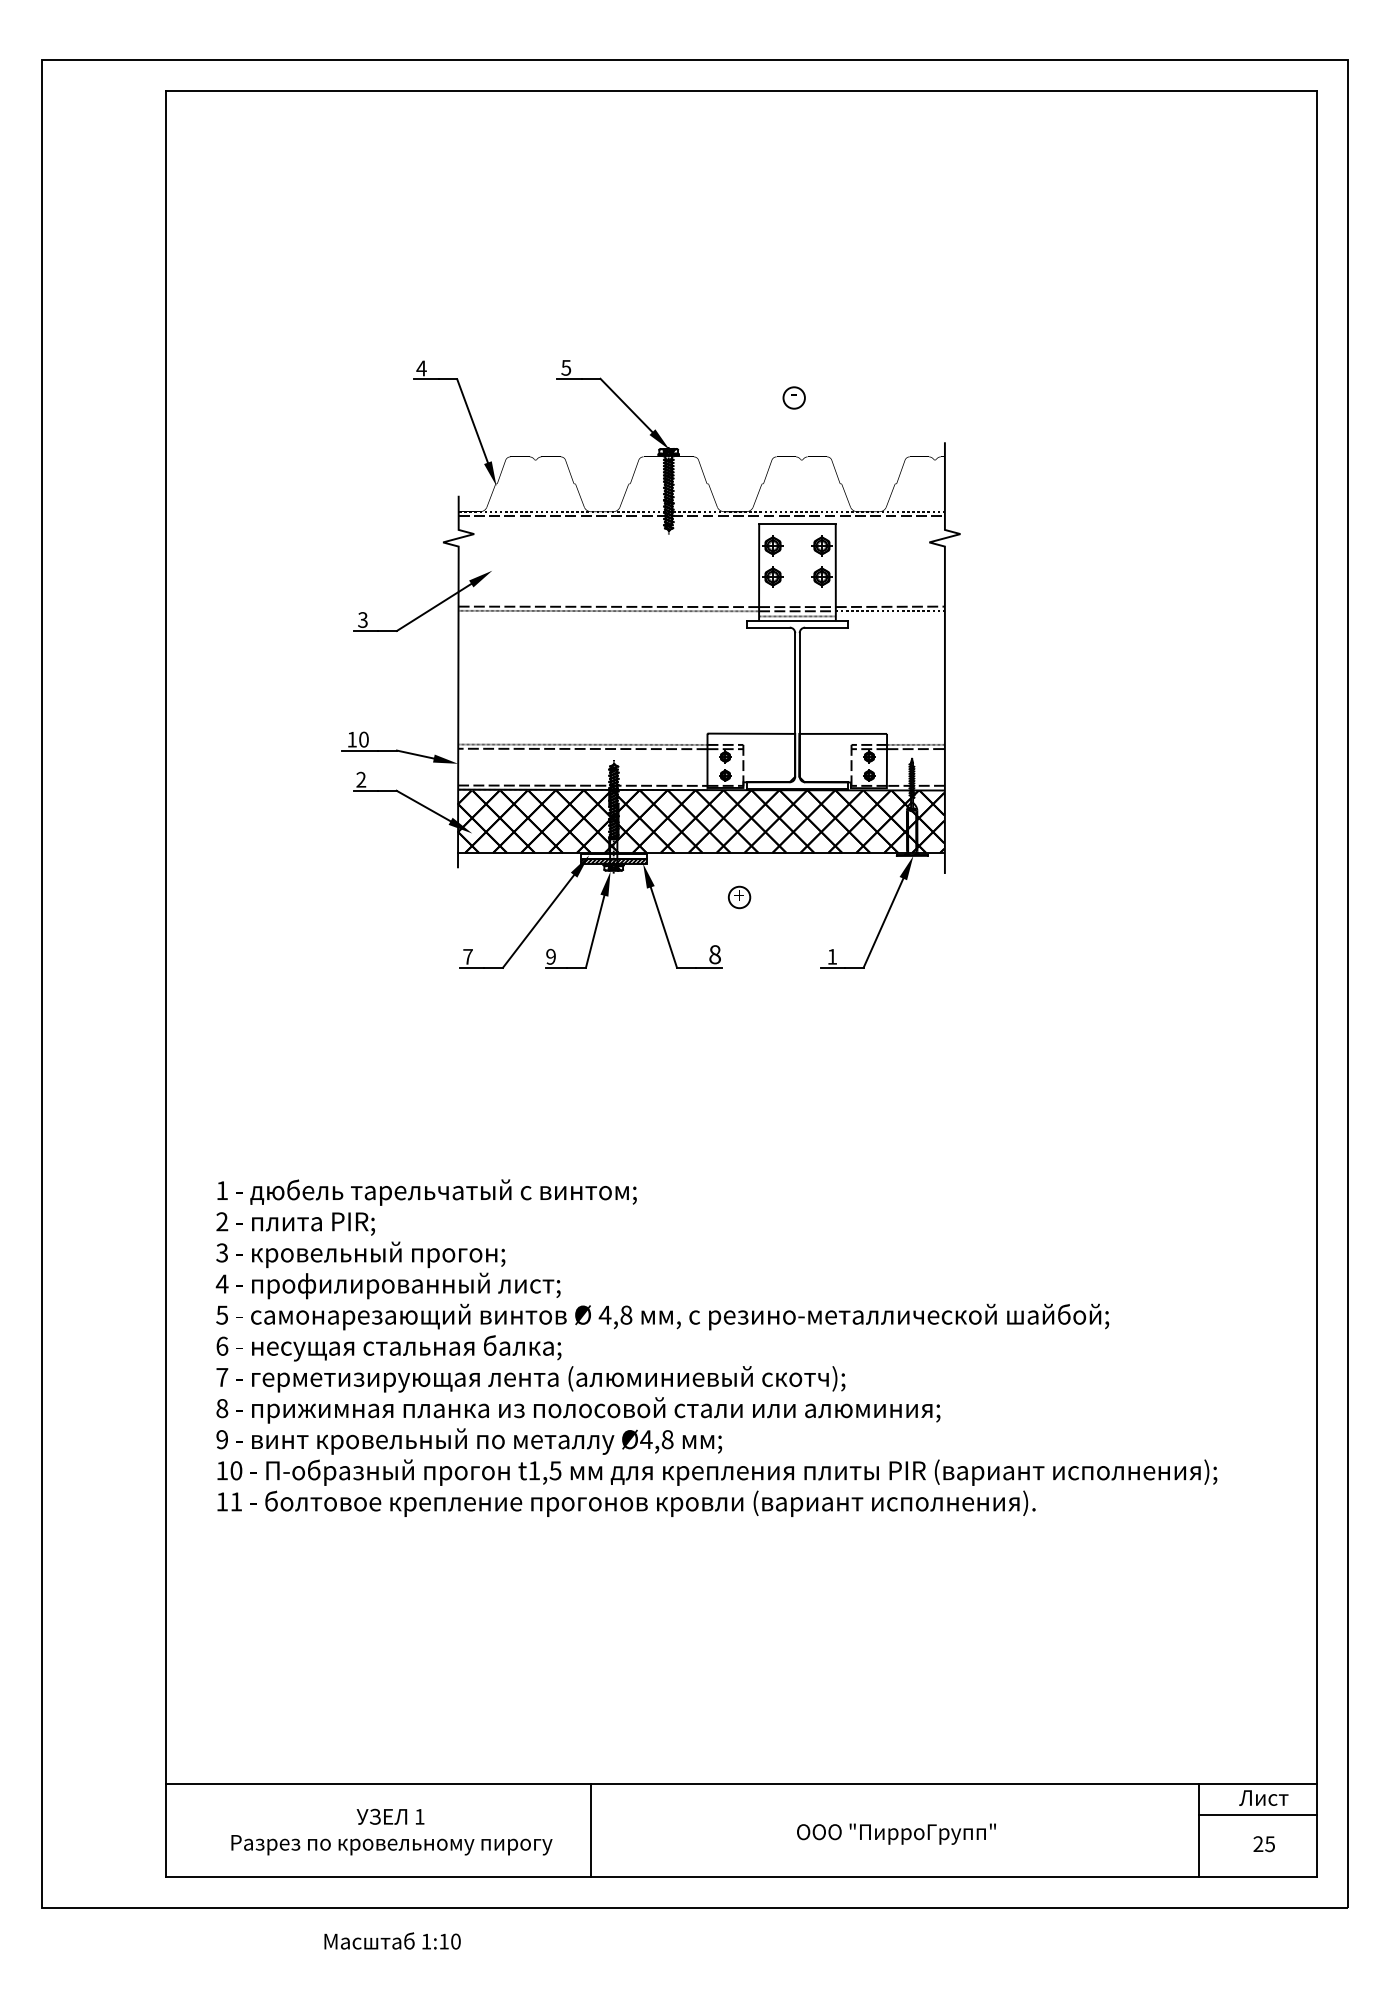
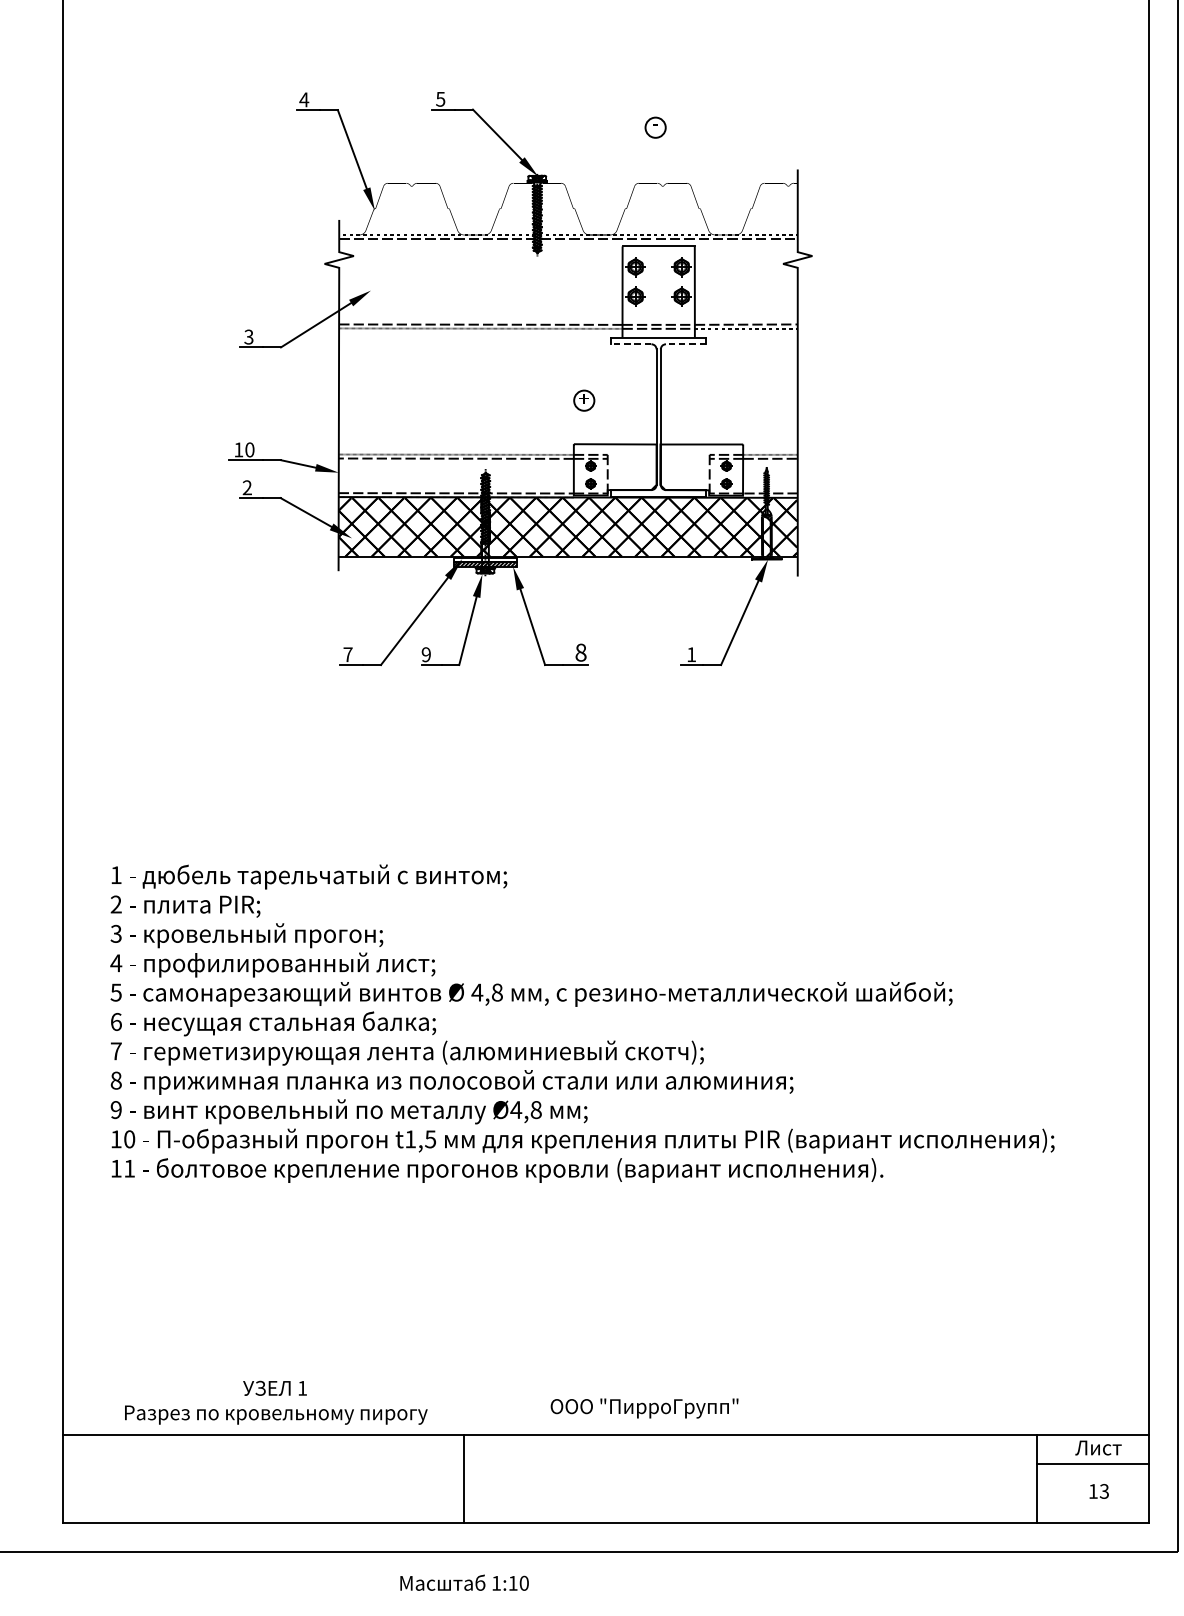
line: (797, 616) -> (658, 333), removed
line: (767, 627) -> (630, 344), solid -> dashed
line: (826, 627) -> (686, 344), solid -> dashed
part: (739, 897) -> (584, 400), moved
text: (391, 1831) -> (275, 1402), moved
text: (896, 1833) -> (644, 1407), moved
text: (1263, 1843) -> (1098, 1490), 25 -> 13
text: (392, 1940) -> (464, 1582), moved

